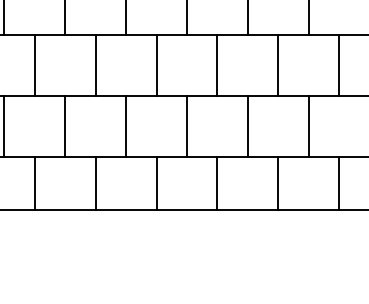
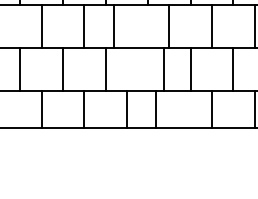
line: (156, 65) -> (113, 26), moved
line: (186, 125) -> (163, 68), moved
line: (217, 182) -> (156, 108), moved

